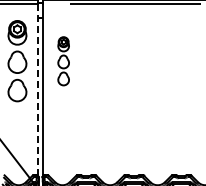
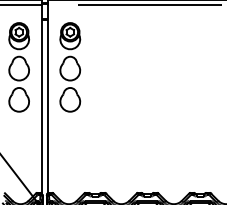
part: (63, 61) -> (69, 67), size x1.67
line: (38, 89) -> (42, 98), dashed -> solid

